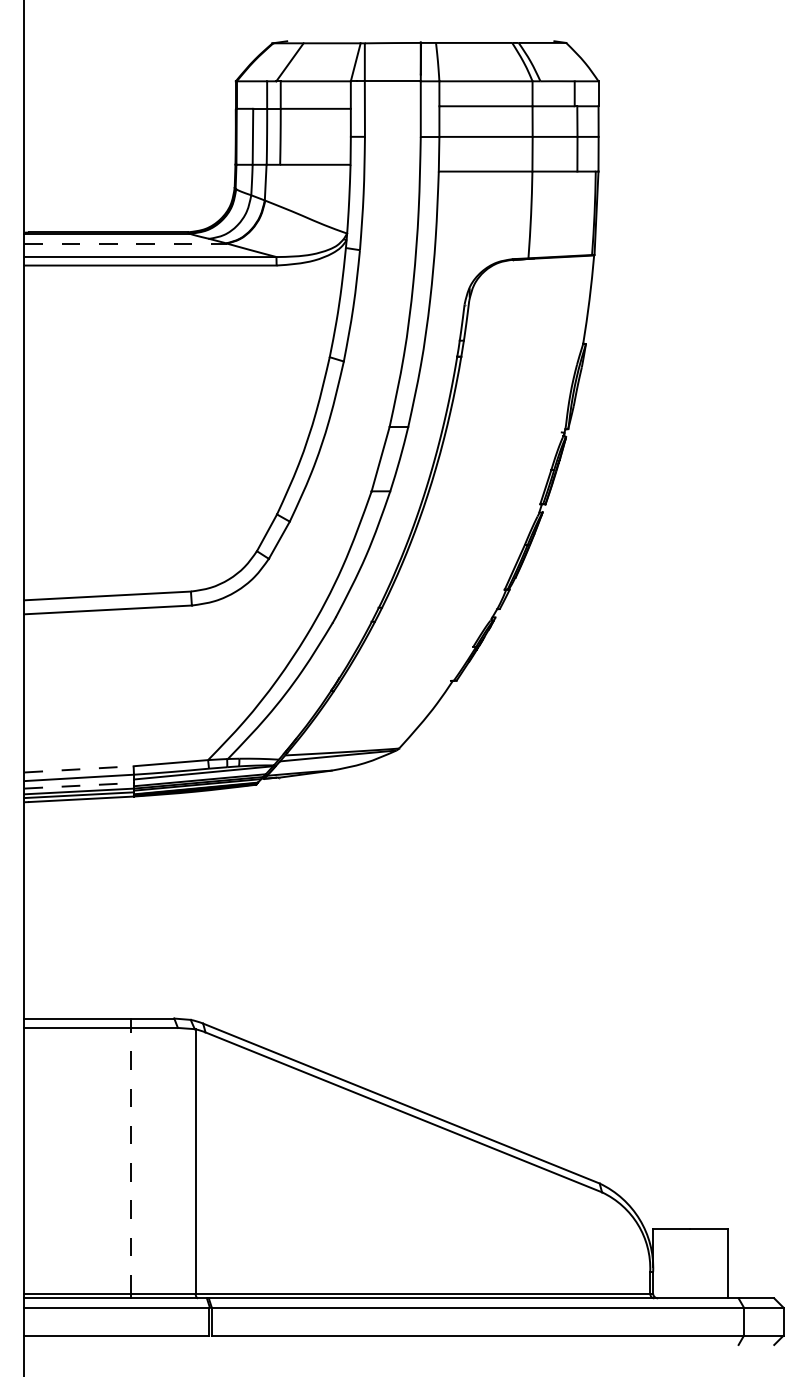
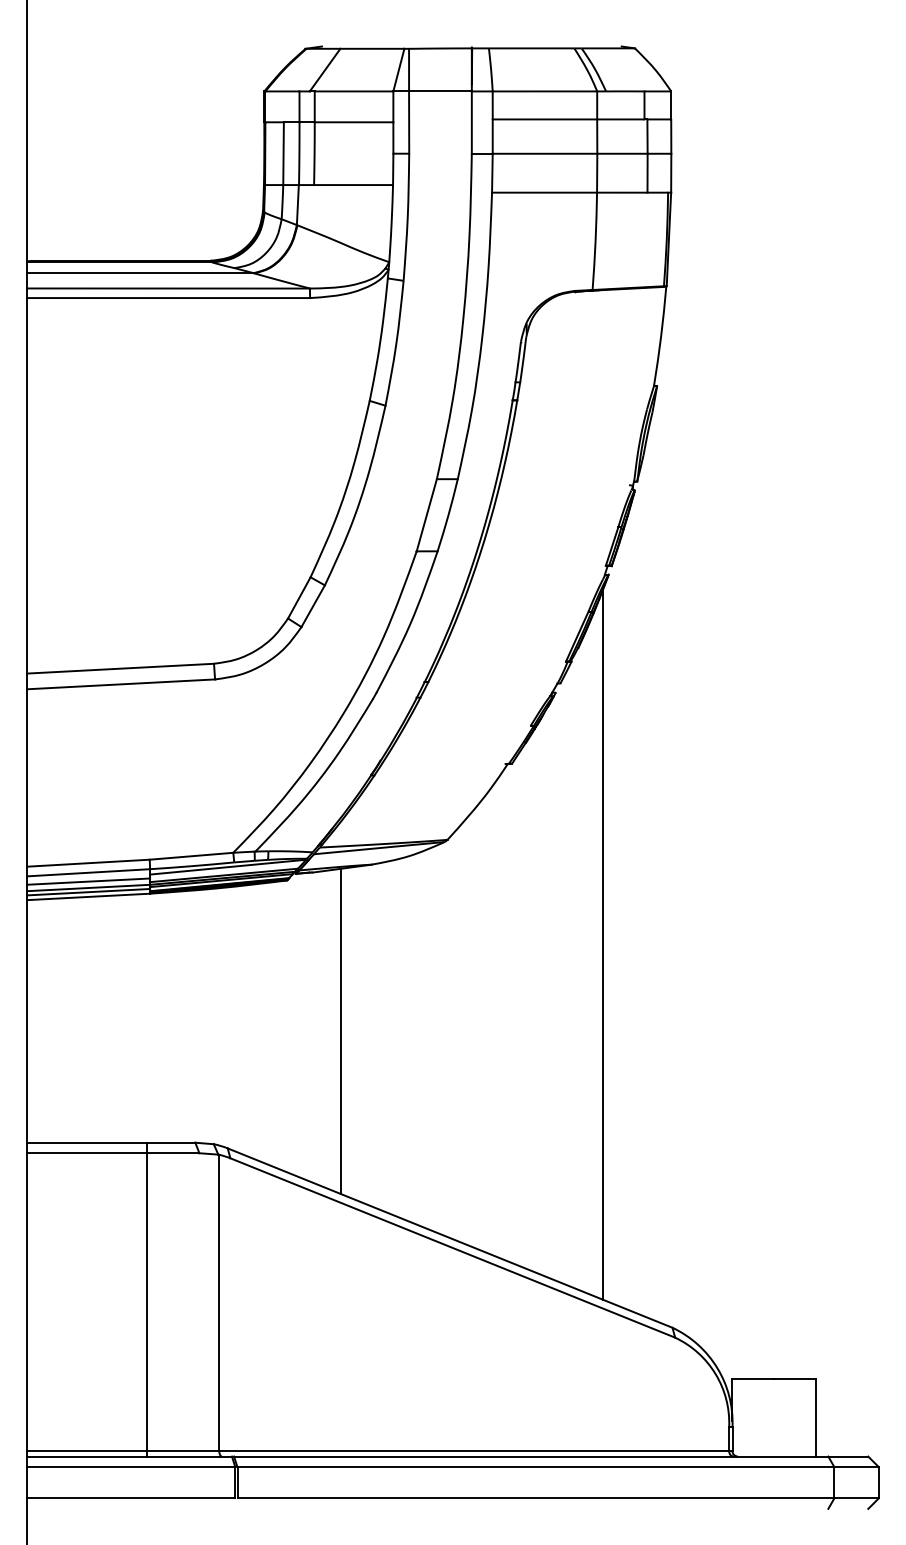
line: (126, 243) -> (141, 273), dashed -> solid
line: (79, 769) -> (89, 863), dashed -> solid
line: (79, 785) -> (89, 881), dashed -> solid
line: (537, 842) -> (602, 945), added
line: (304, 919) -> (341, 1031), added
line: (131, 1160) -> (147, 1301), dashed -> solid

